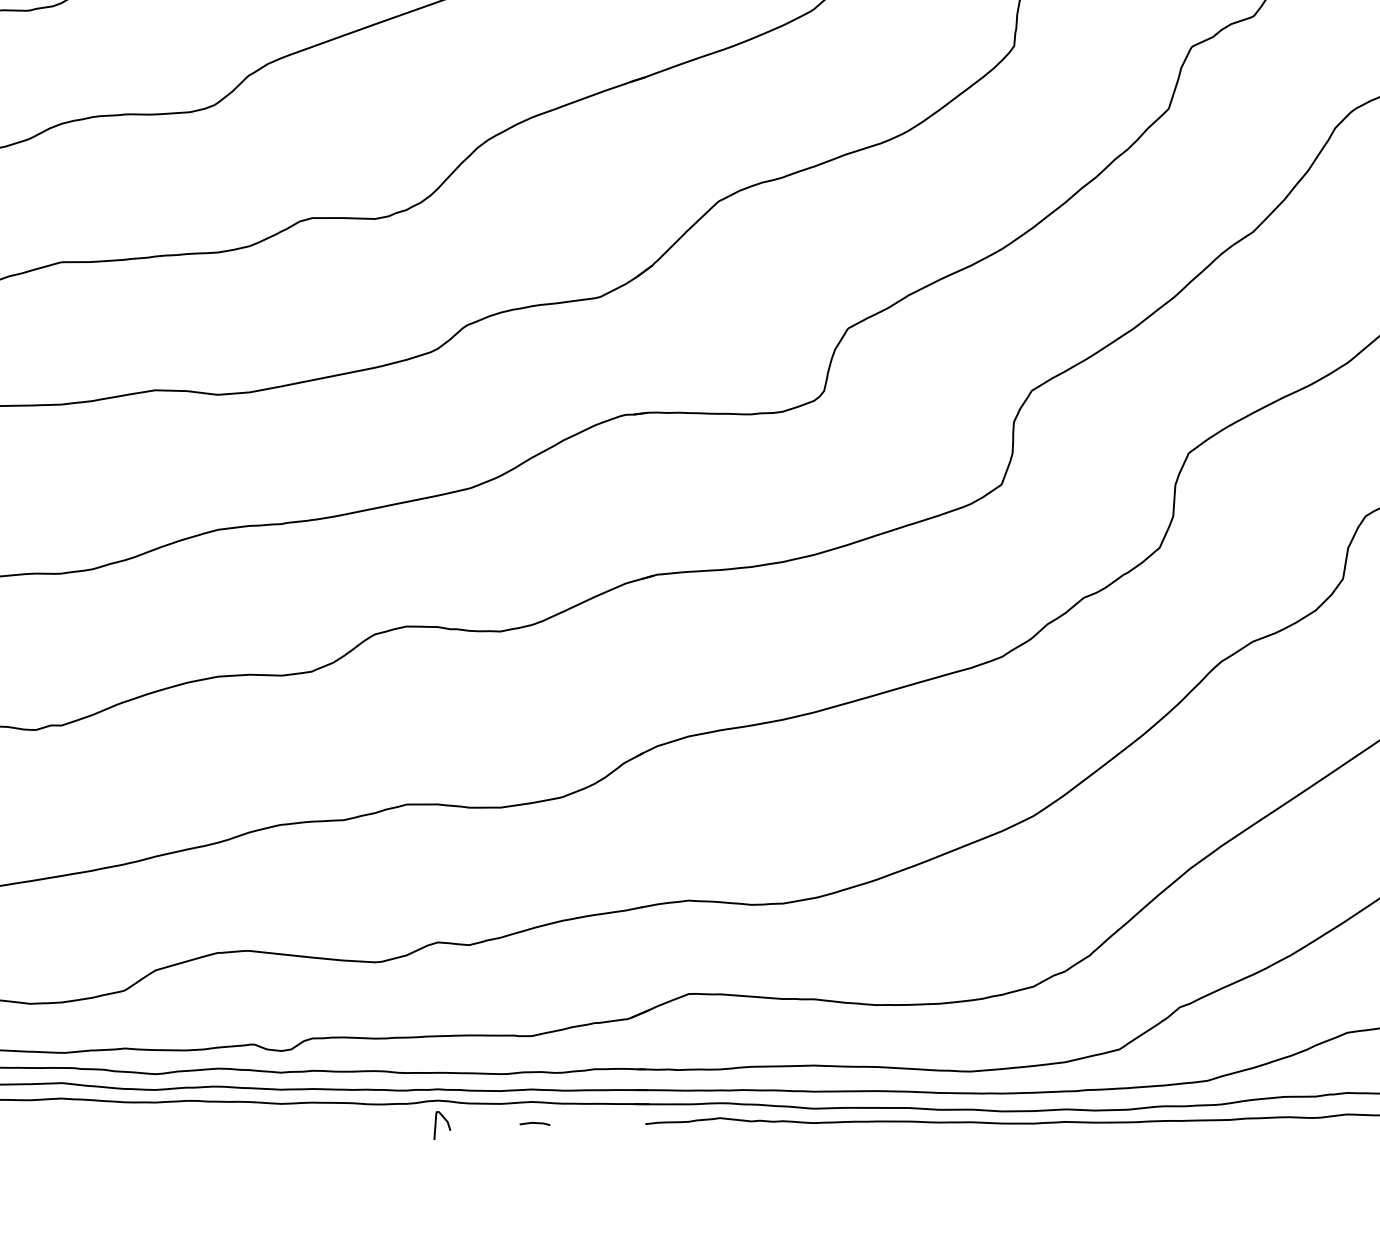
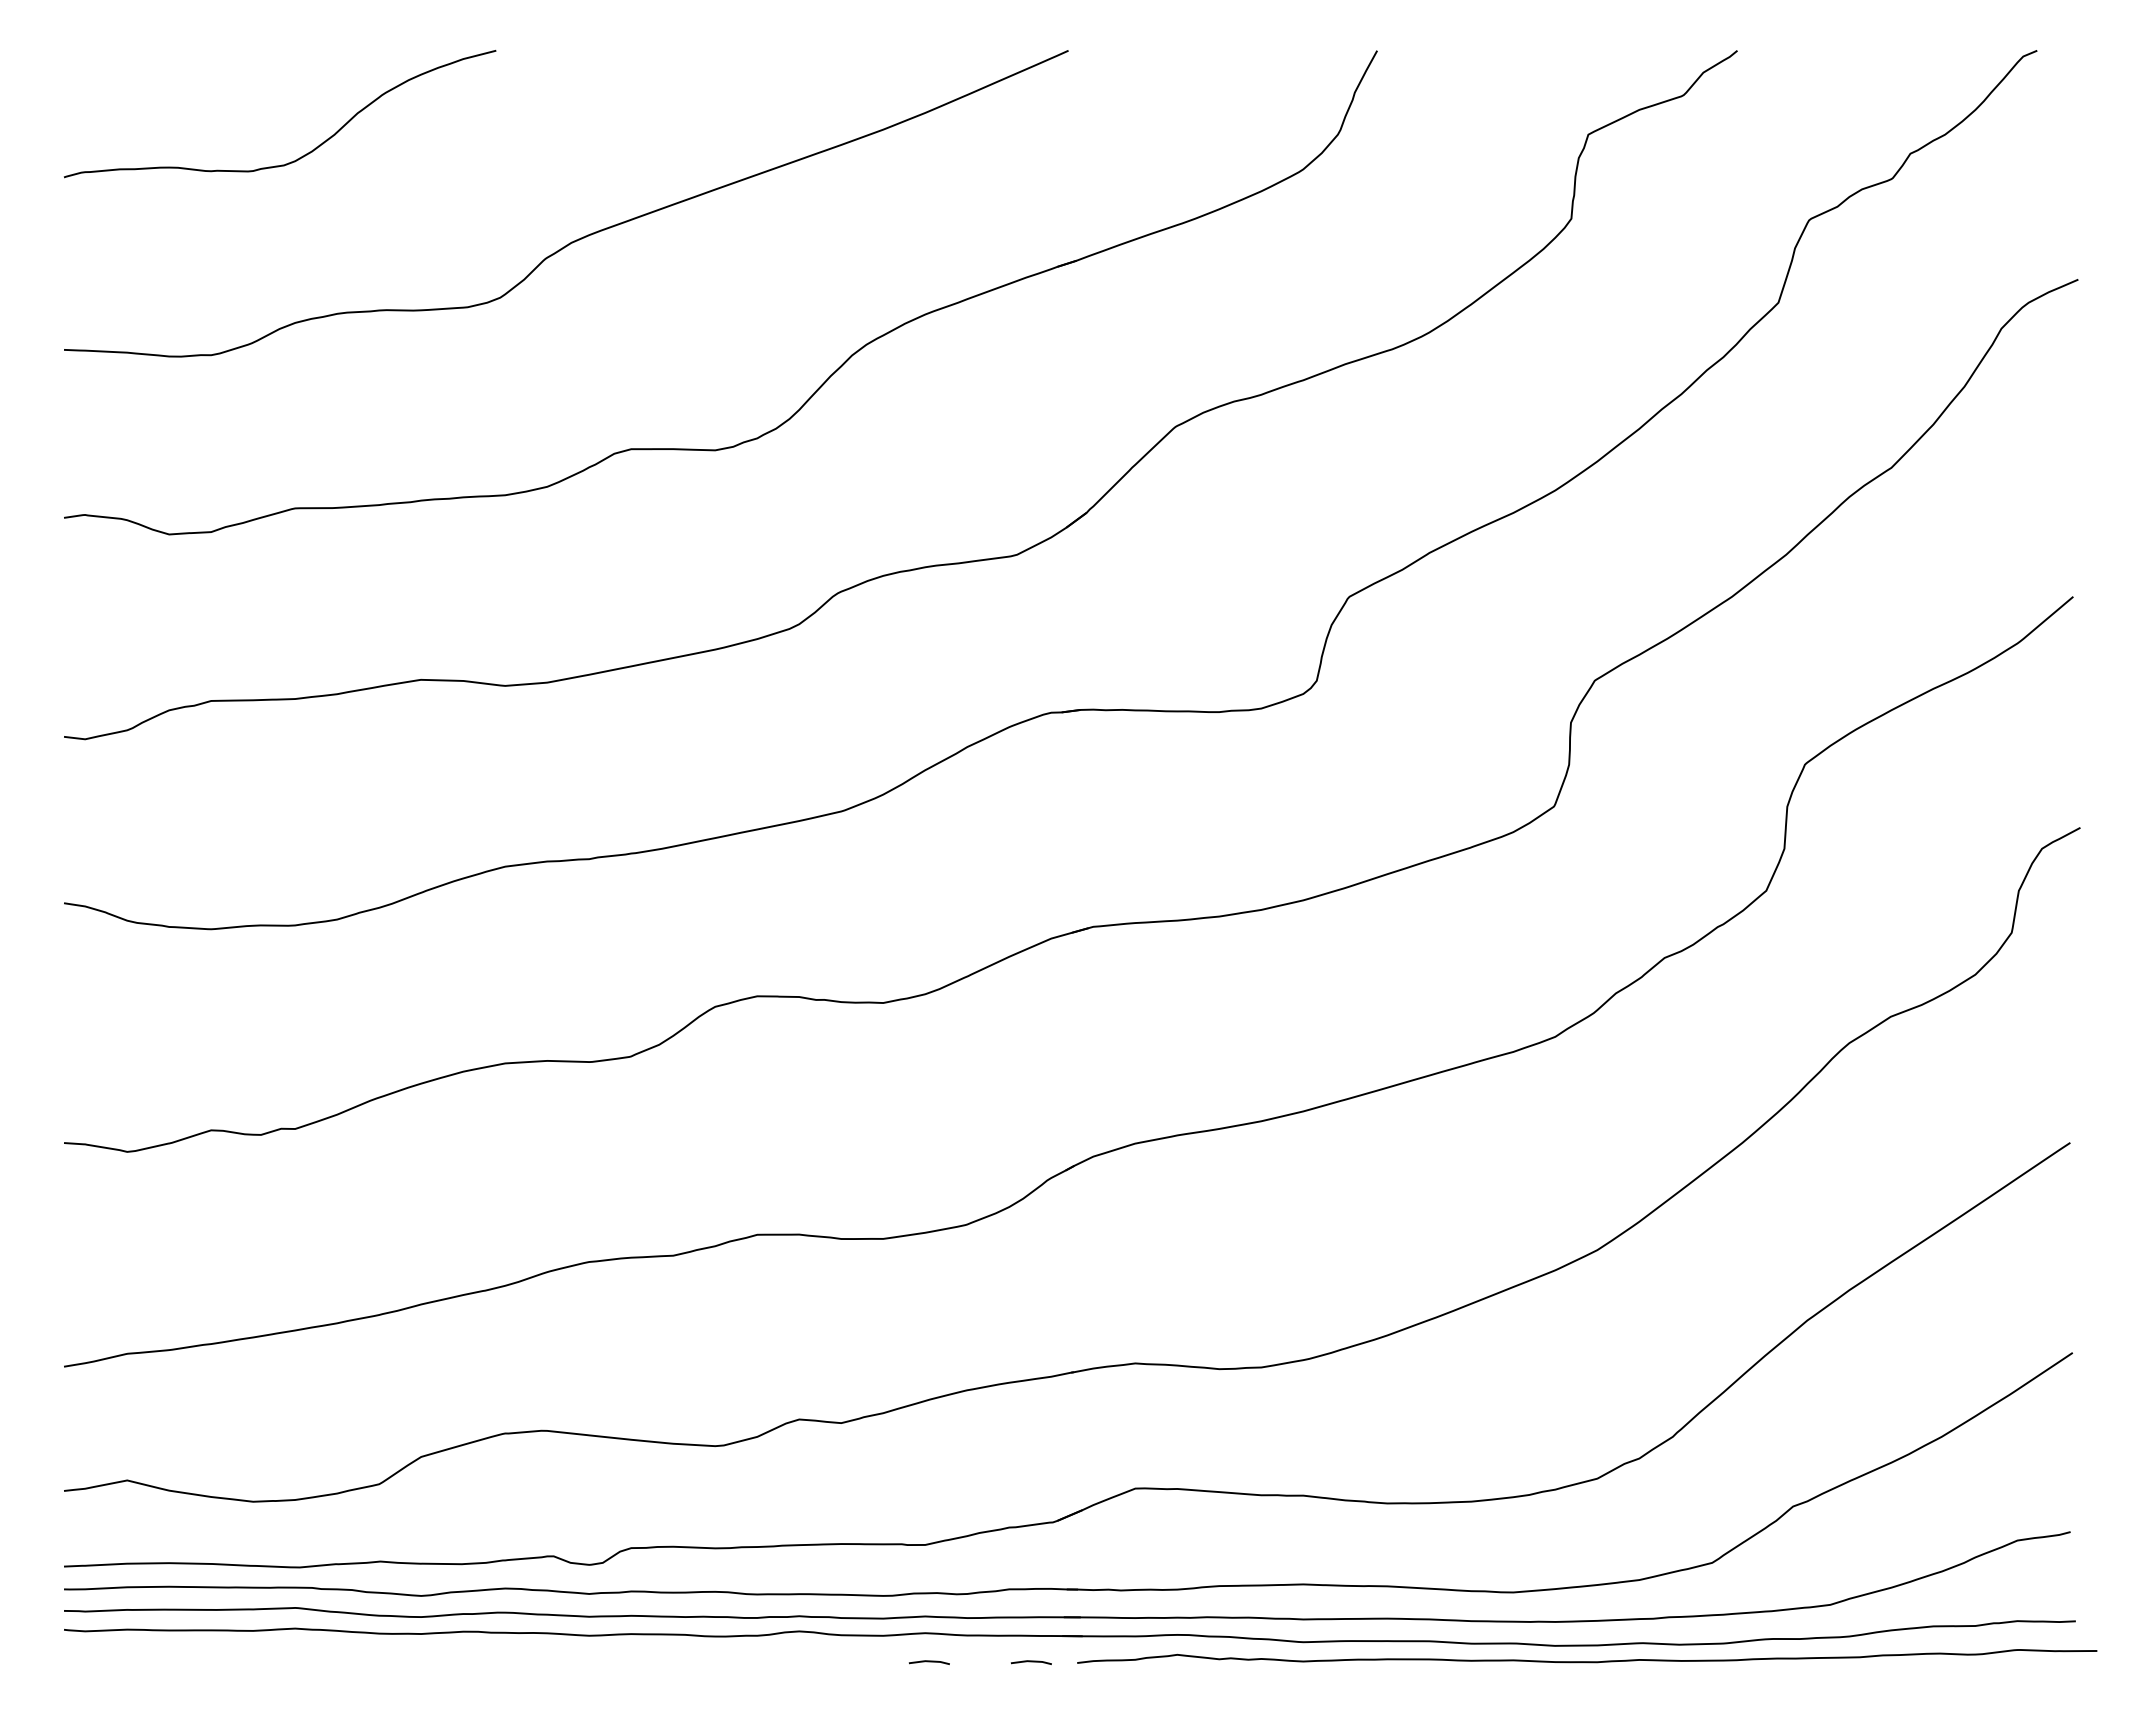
line: (610, 1123) -> (1030, 1662), added
curve: (436, 1124) -> (797, 1663), removed

